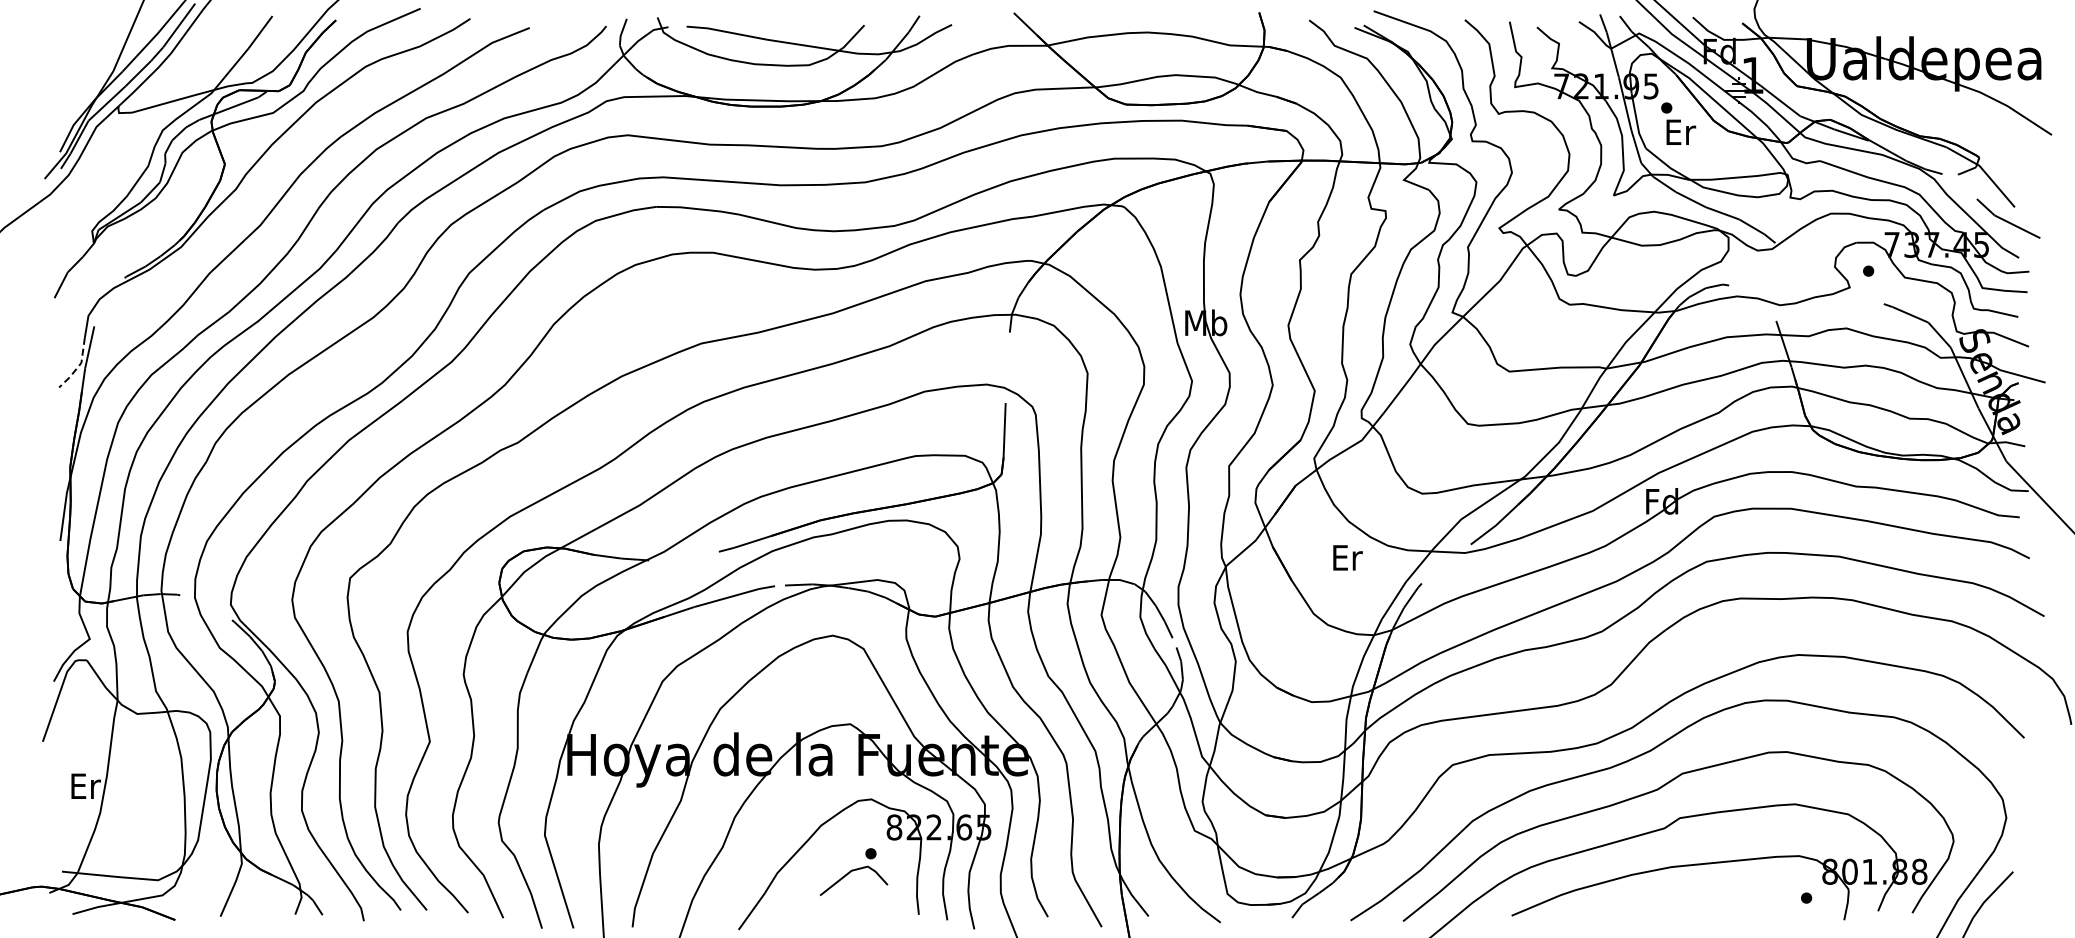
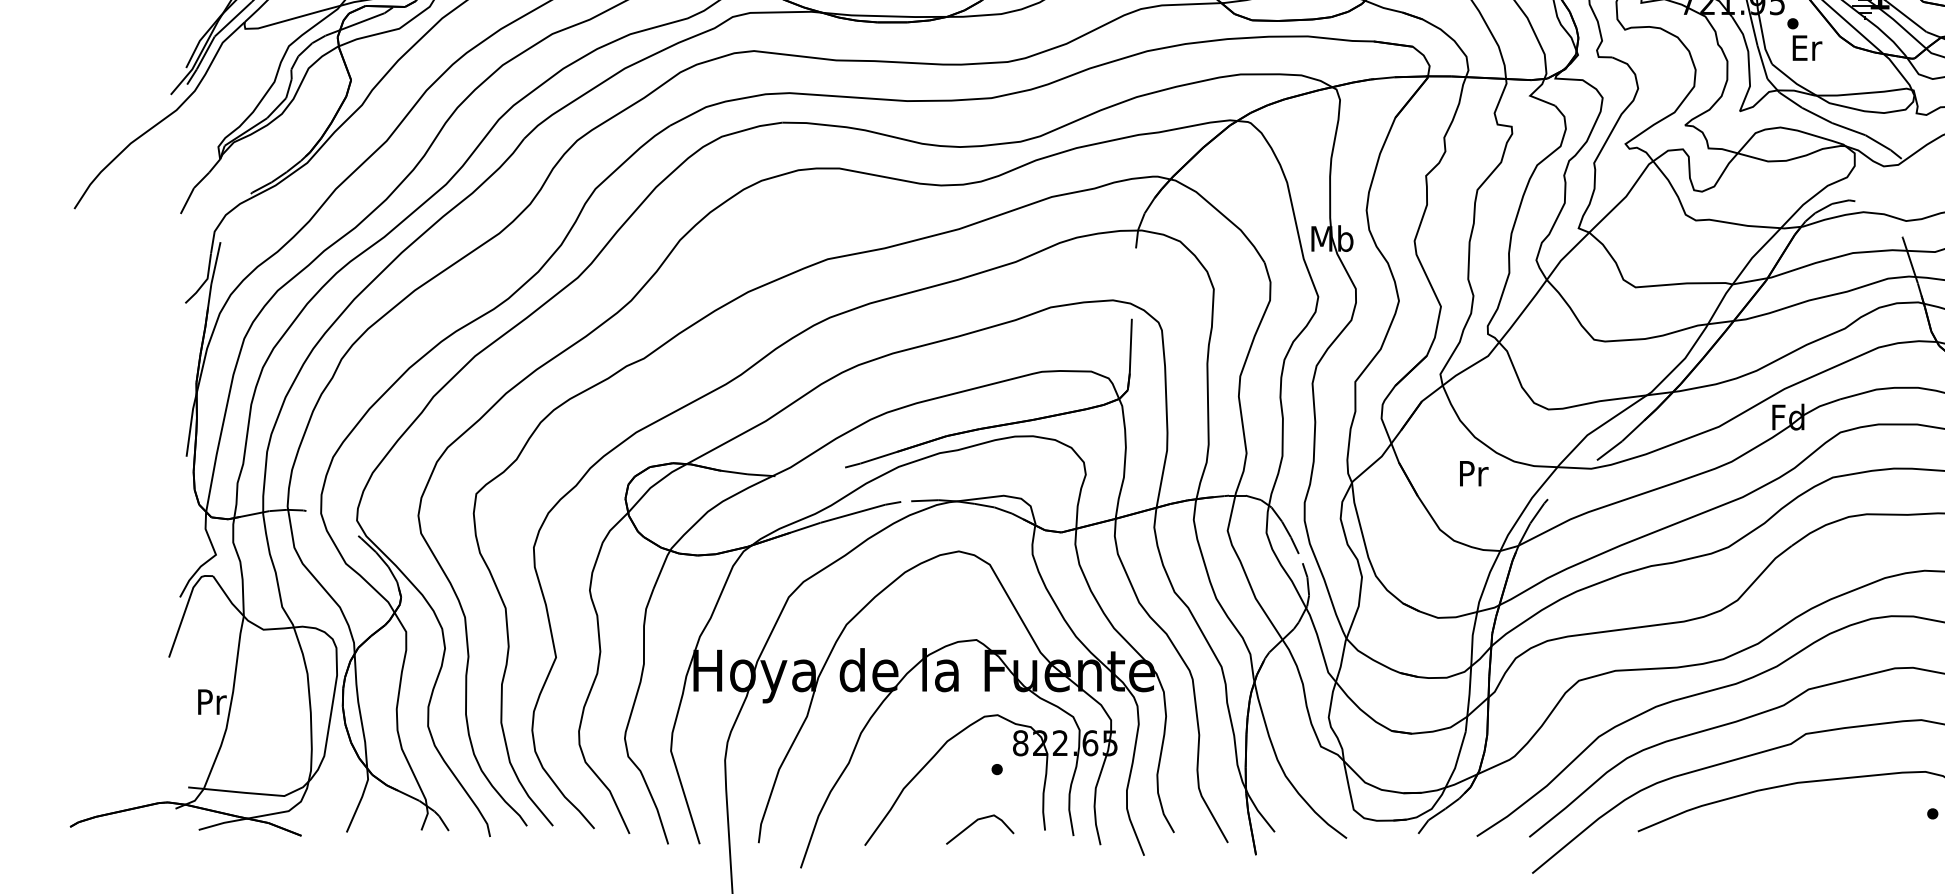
line: (78, 366) -> (204, 282), dashed -> solid
text: (1347, 557) -> (1473, 473), Er -> Pr
text: (85, 785) -> (211, 701), Er -> Pr
line: (848, 874) -> (974, 823), moved

